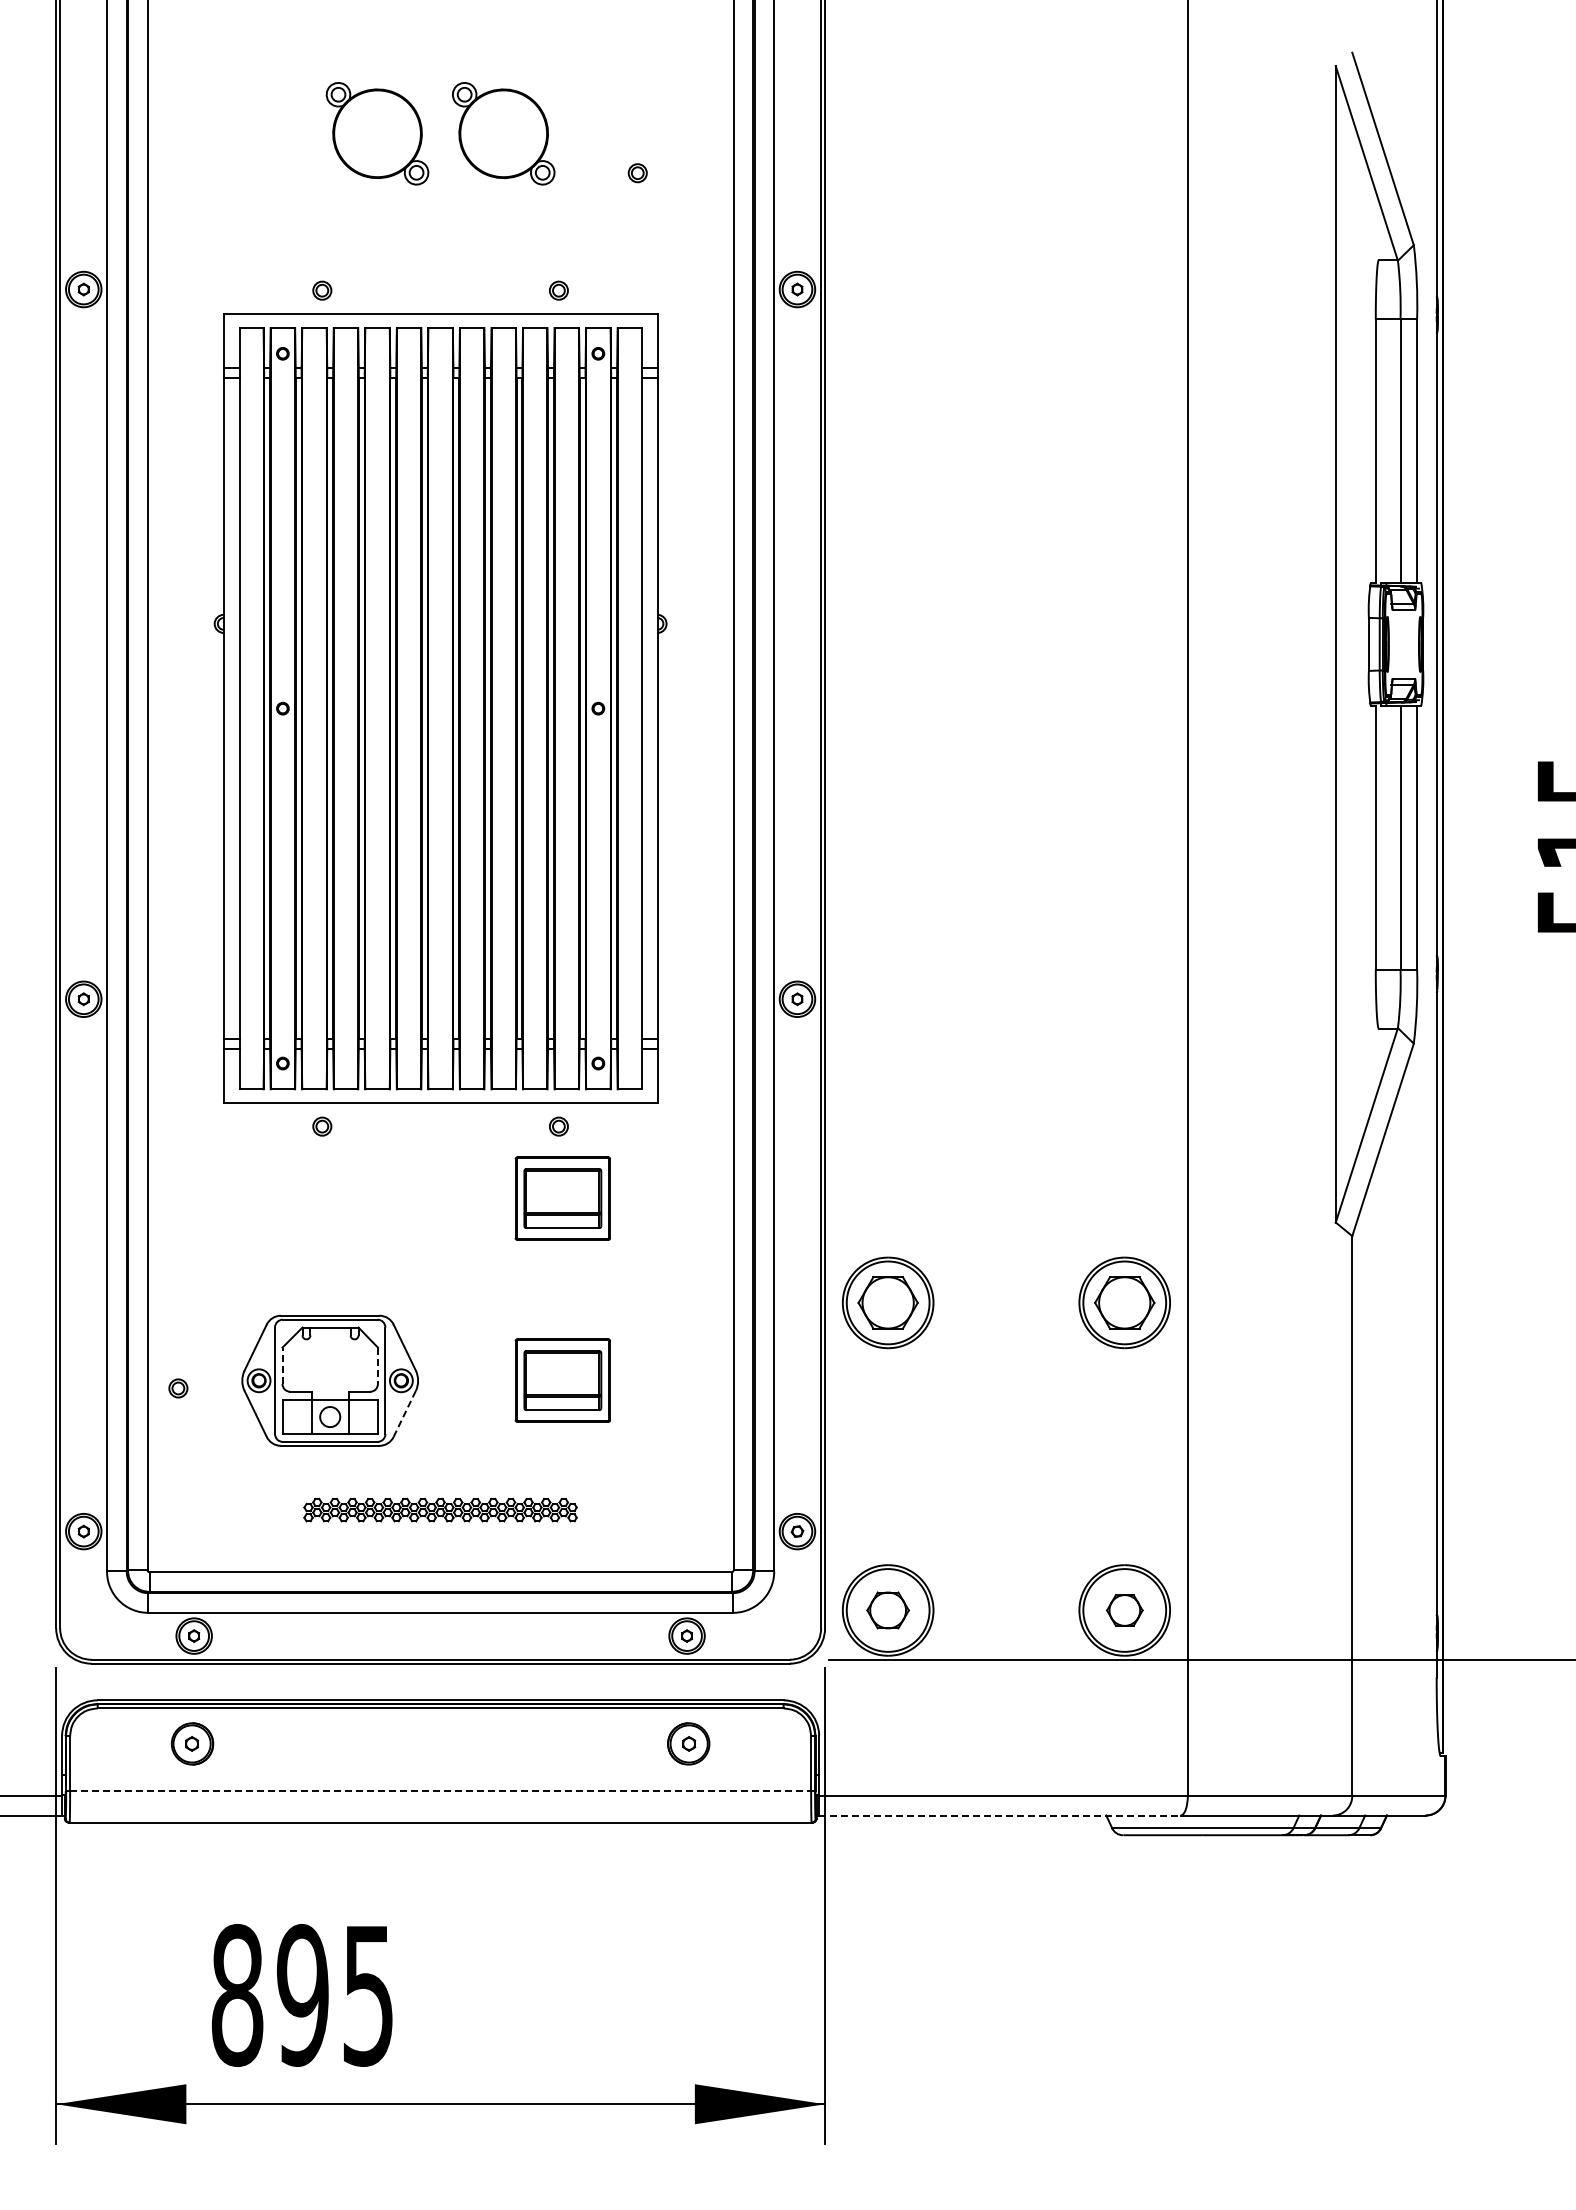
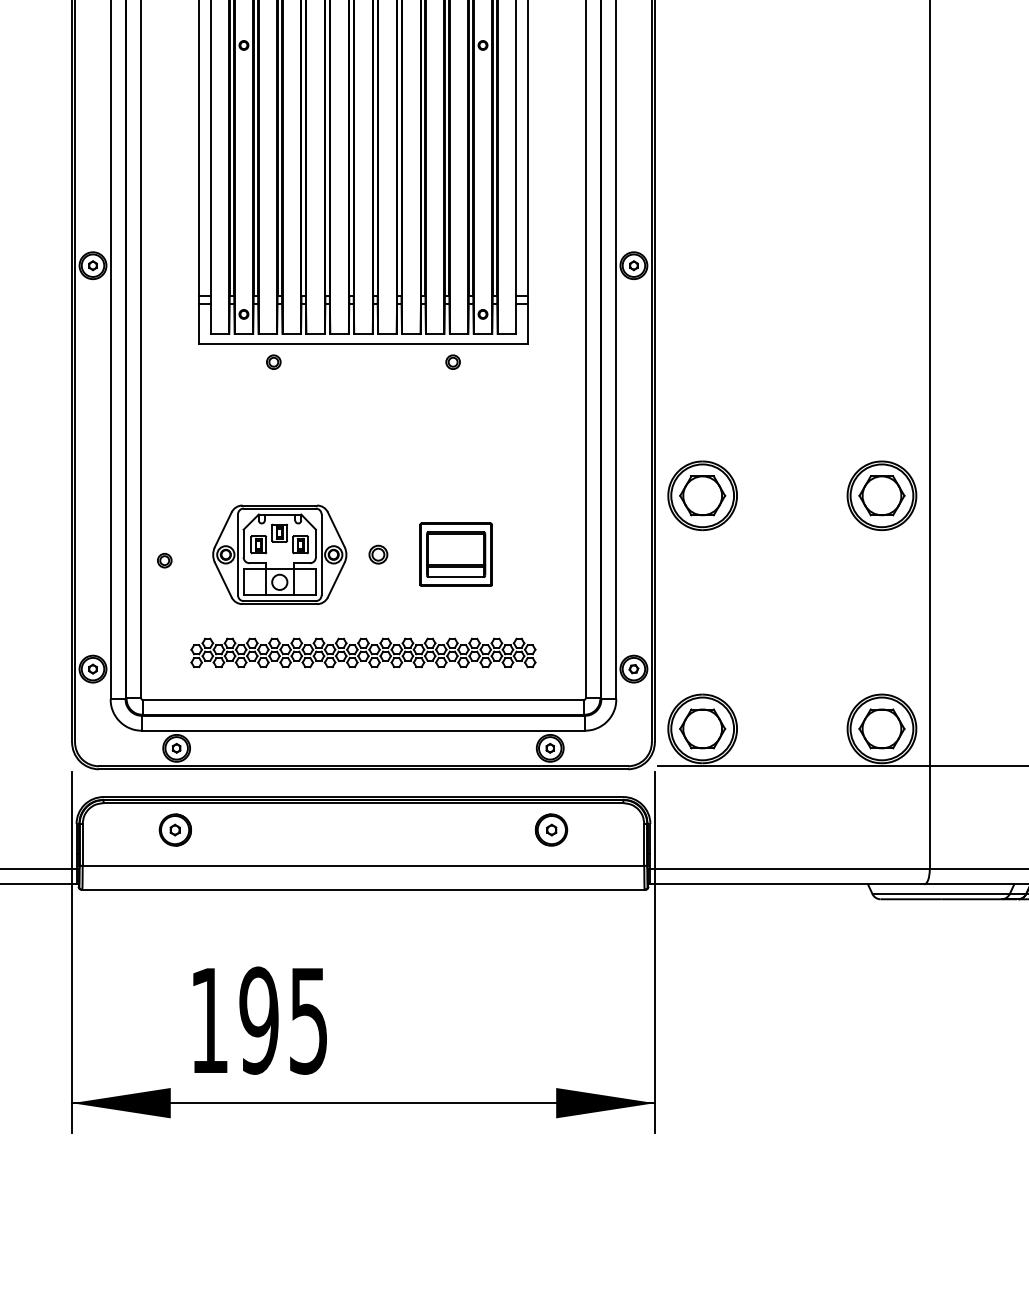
part: (562, 1198) -> (455, 416), removed
part: (330, 1359) -> (280, 538), added
line: (282, 1365) -> (243, 543), dashed -> solid
line: (377, 1366) -> (315, 544), dashed -> solid
part: (460, 1380) -> (378, 554), added
line: (404, 1414) -> (336, 580), dashed -> solid
part: (440, 1509) -> (363, 652), size x1.67
part: (887, 1610) -> (702, 728), size x1.43
part: (1124, 1610) -> (881, 728), size x1.67
line: (440, 1791) -> (363, 866), dashed -> solid
line: (999, 1815) -> (787, 884), dashed -> solid
text: (237, 1995) -> (209, 1020), 895 -> 195

